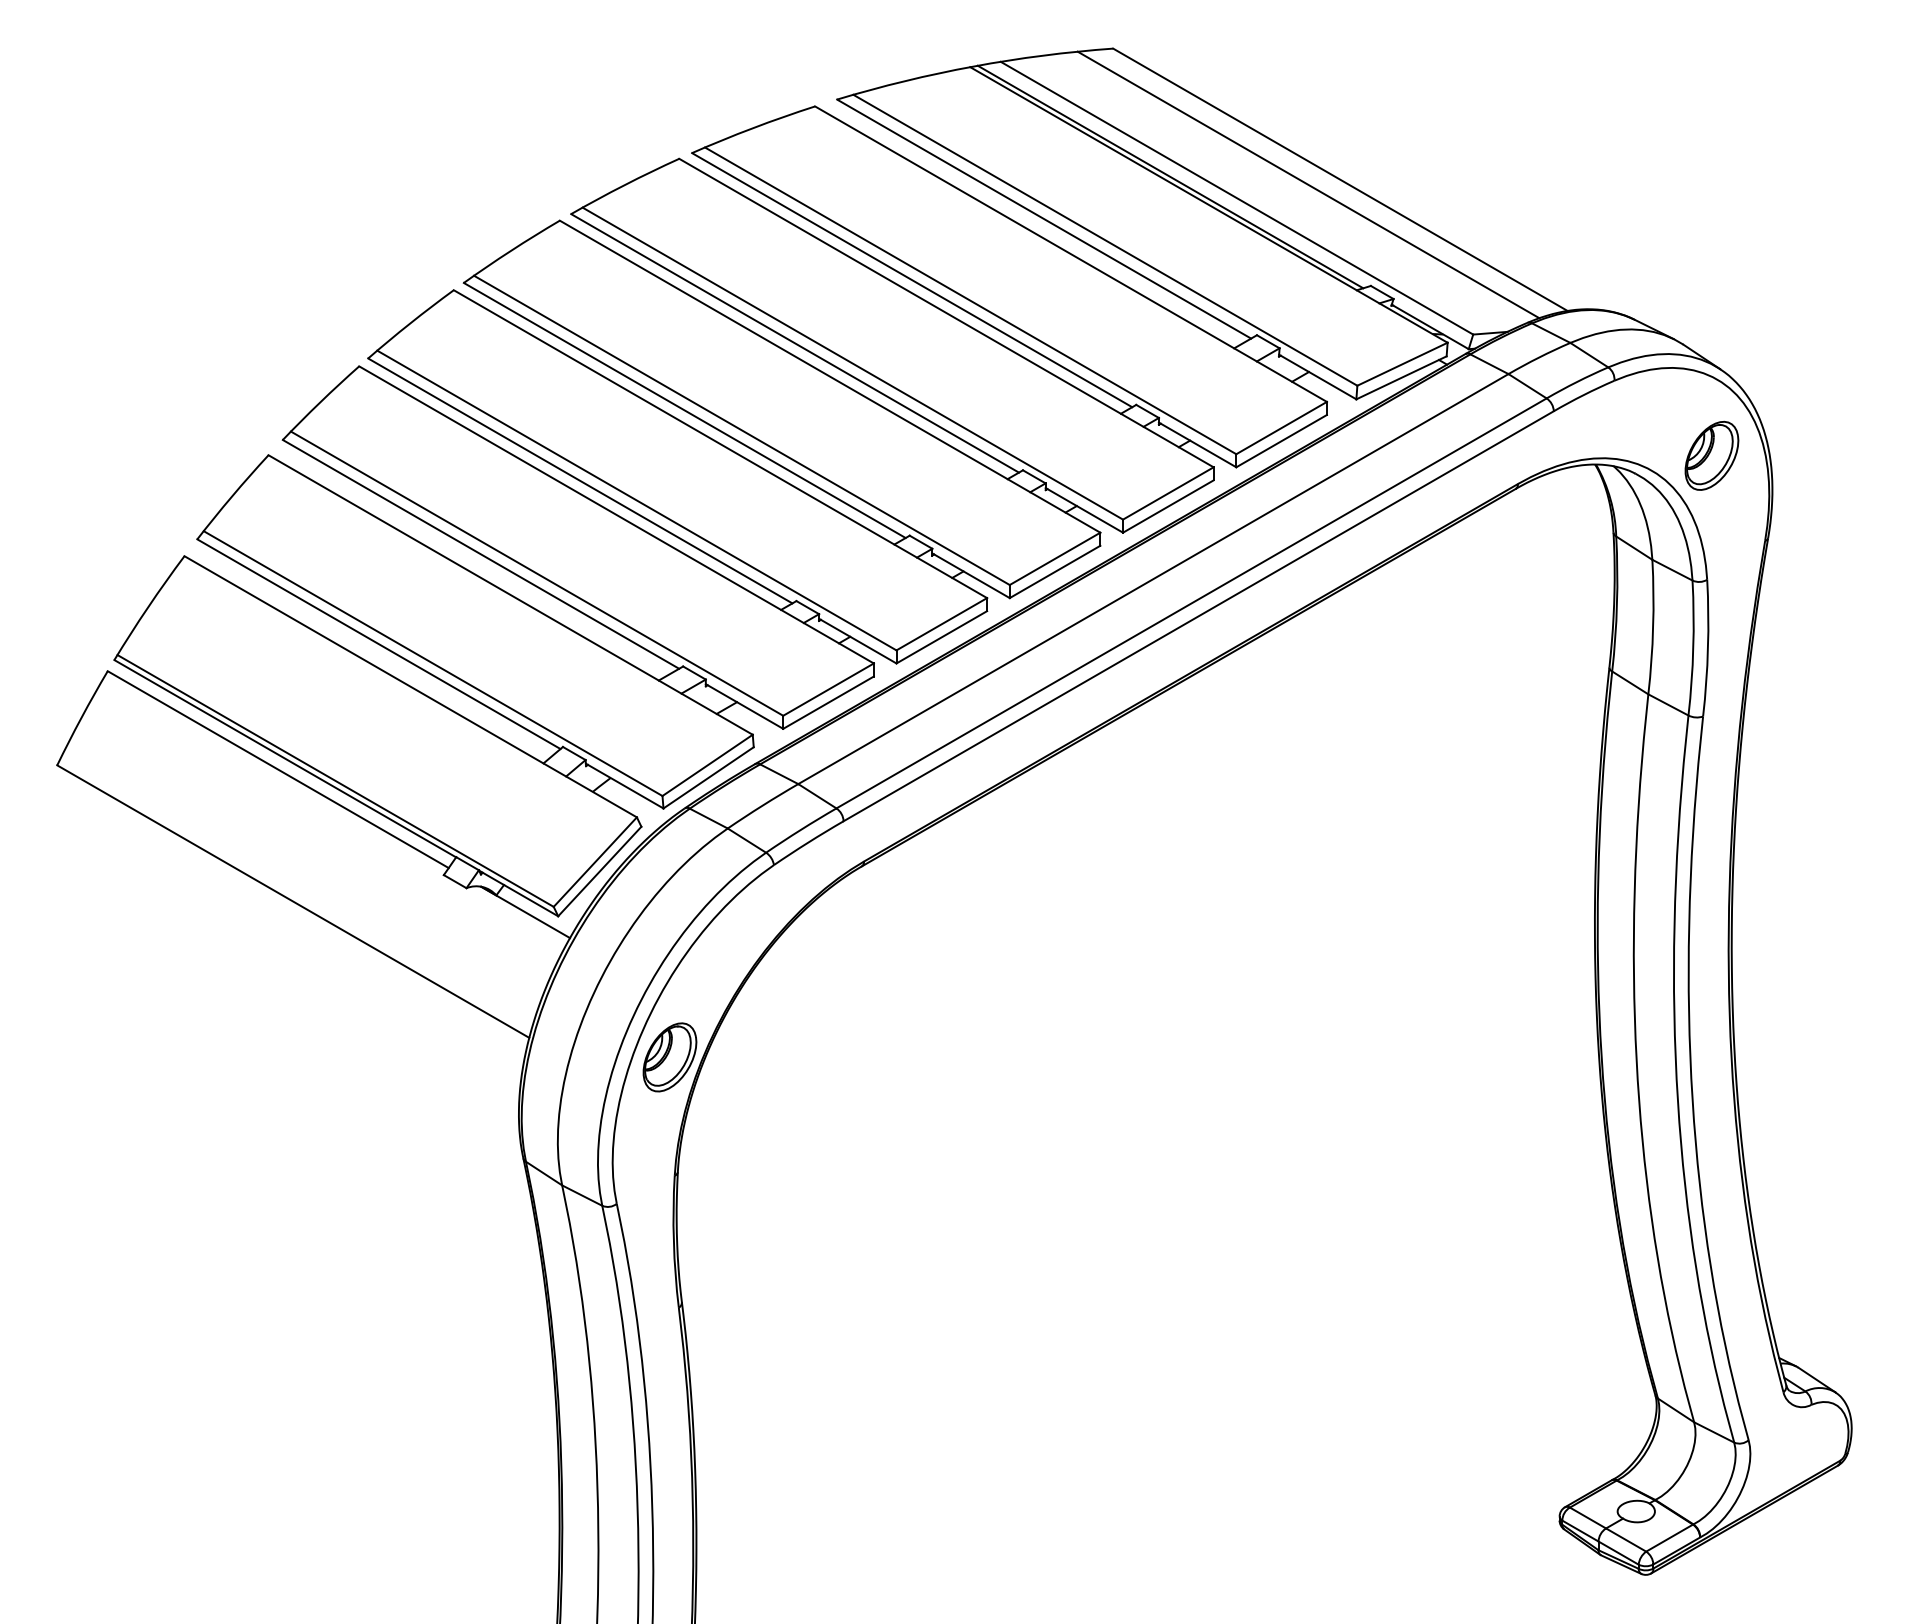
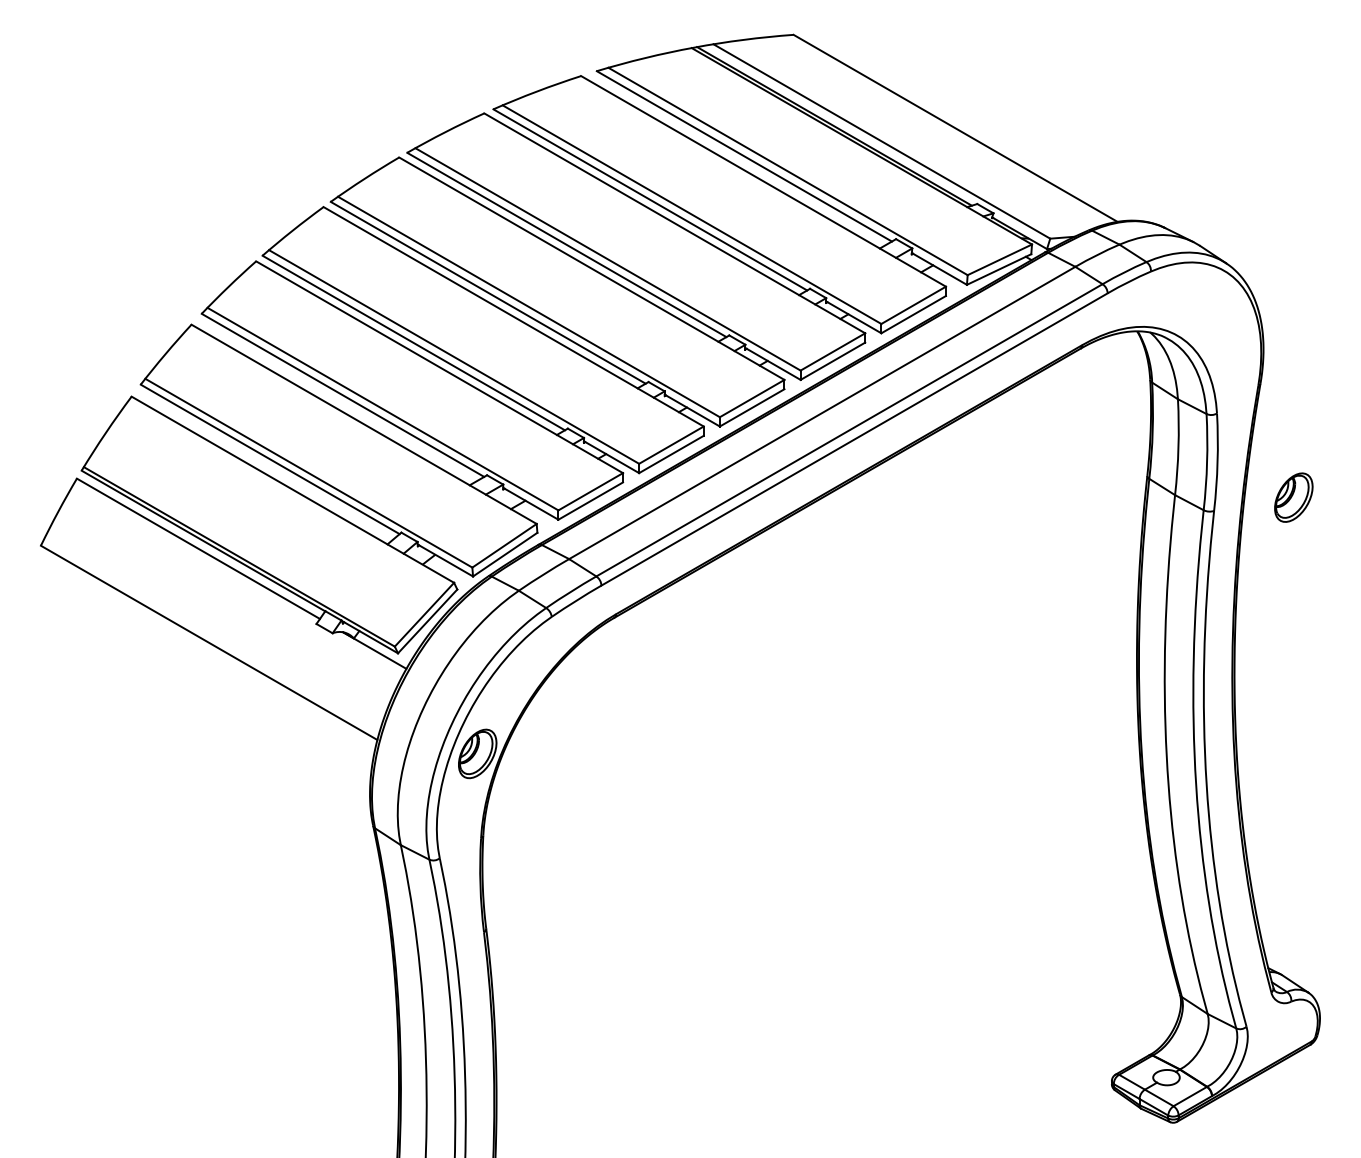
line: (1308, 184) -> (932, 131), removed
part: (1711, 455) -> (1293, 497), moved

